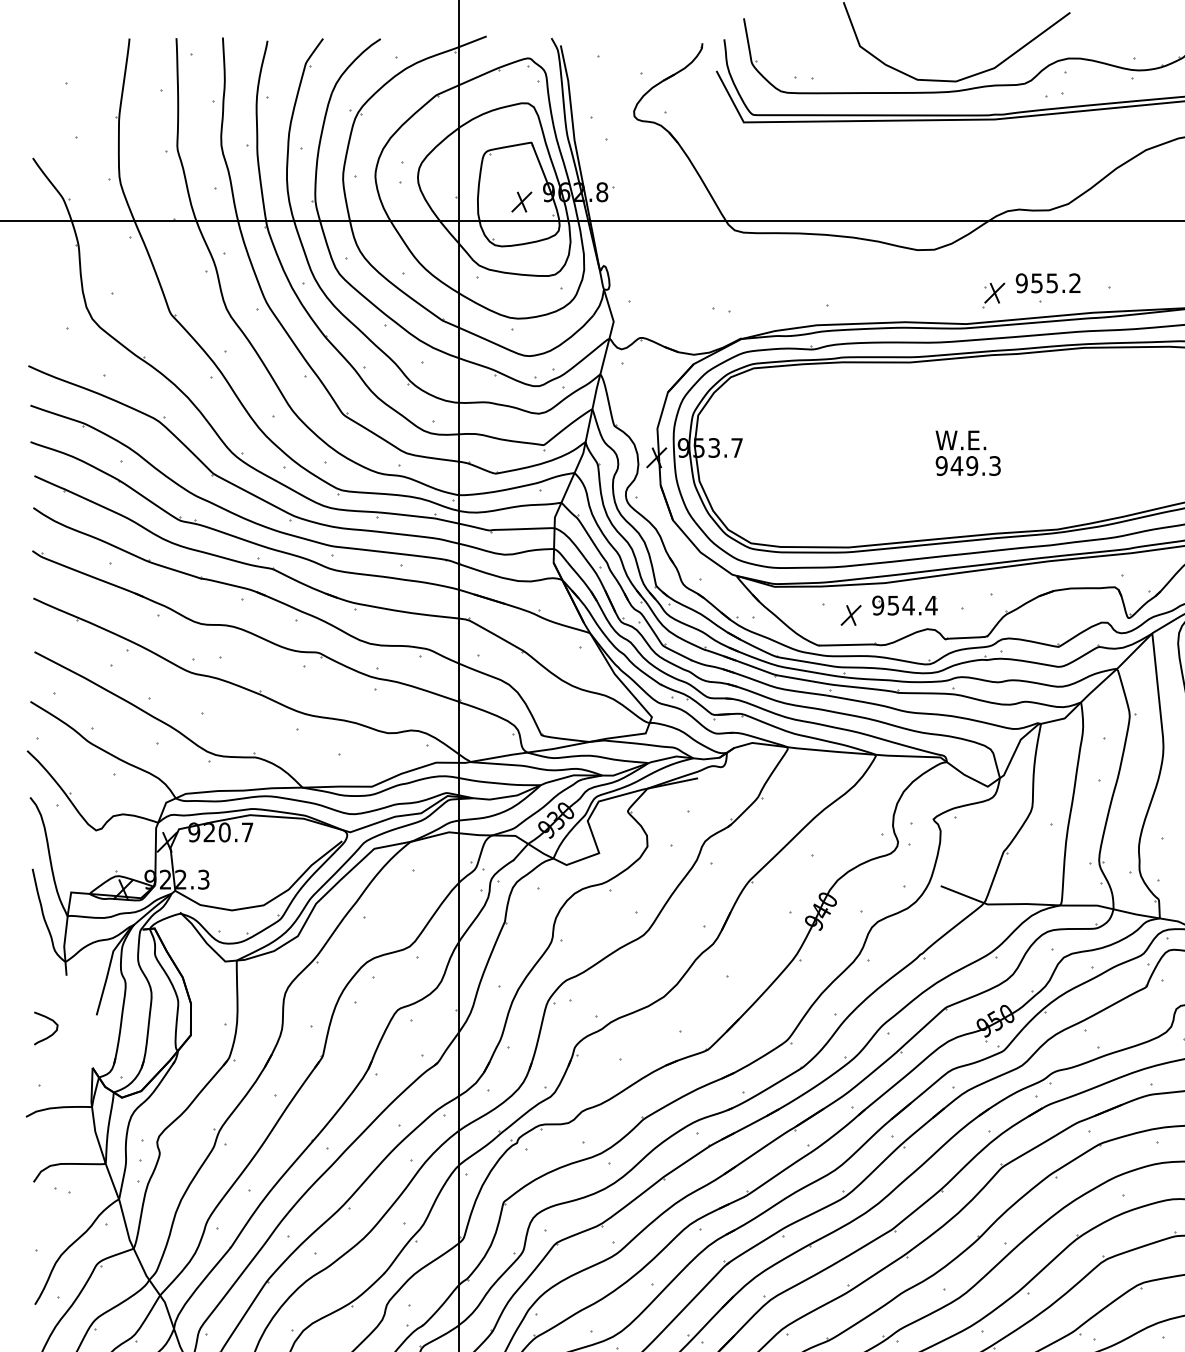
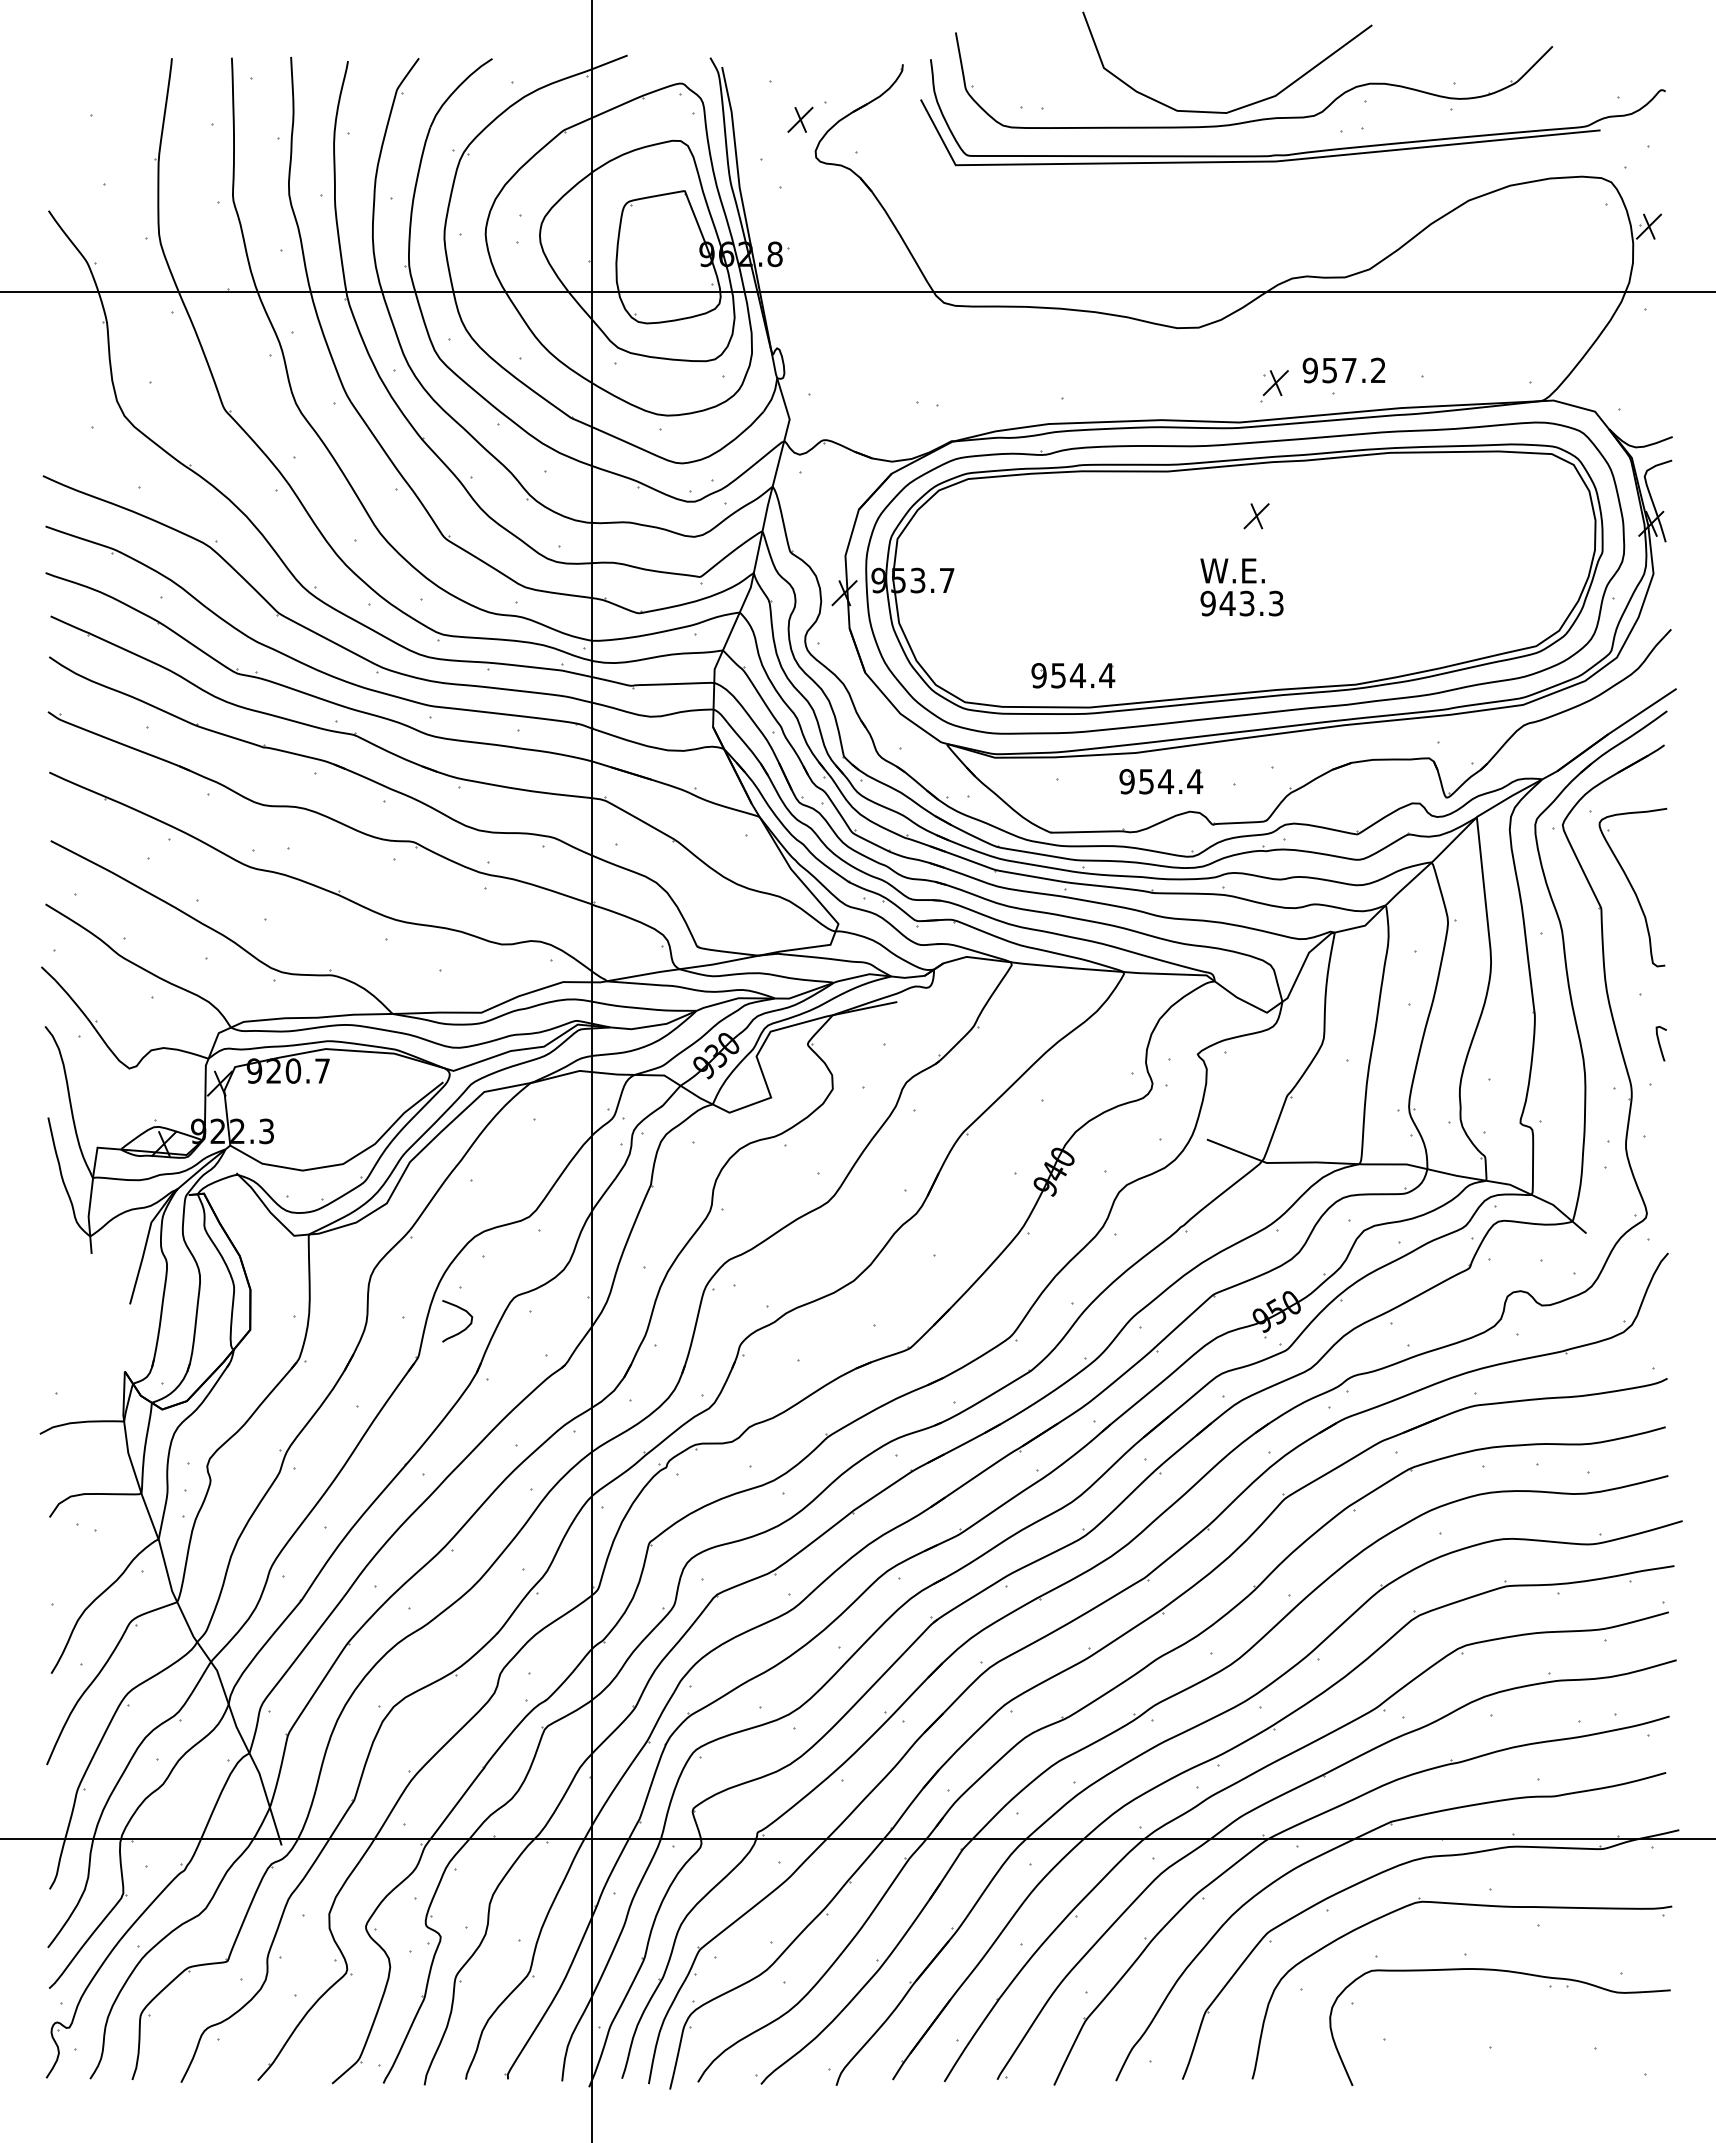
part: (521, 201) -> (800, 119), moved
text: (1052, 283) -> (1349, 370), 955.2 -> 957.2
text: (971, 465) -> (1246, 603), 949.3 -> 943.3
part: (836, 522) -> (1073, 675), added
part: (851, 615) -> (1256, 516), moved
curve: (49, 1035) -> (461, 1330), moved

